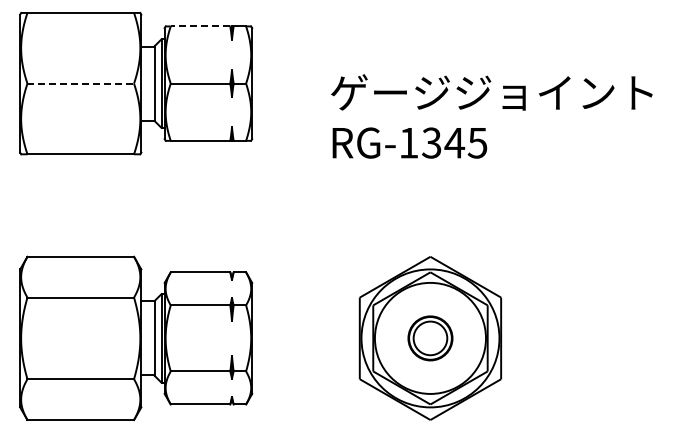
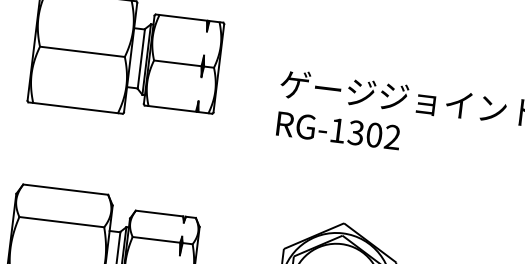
line: (200, 26) -> (183, 17), dashed -> solid
line: (81, 83) -> (83, 51), dashed -> solid
text: (465, 142) -> (382, 135), RG-1345 -> RG-1302

